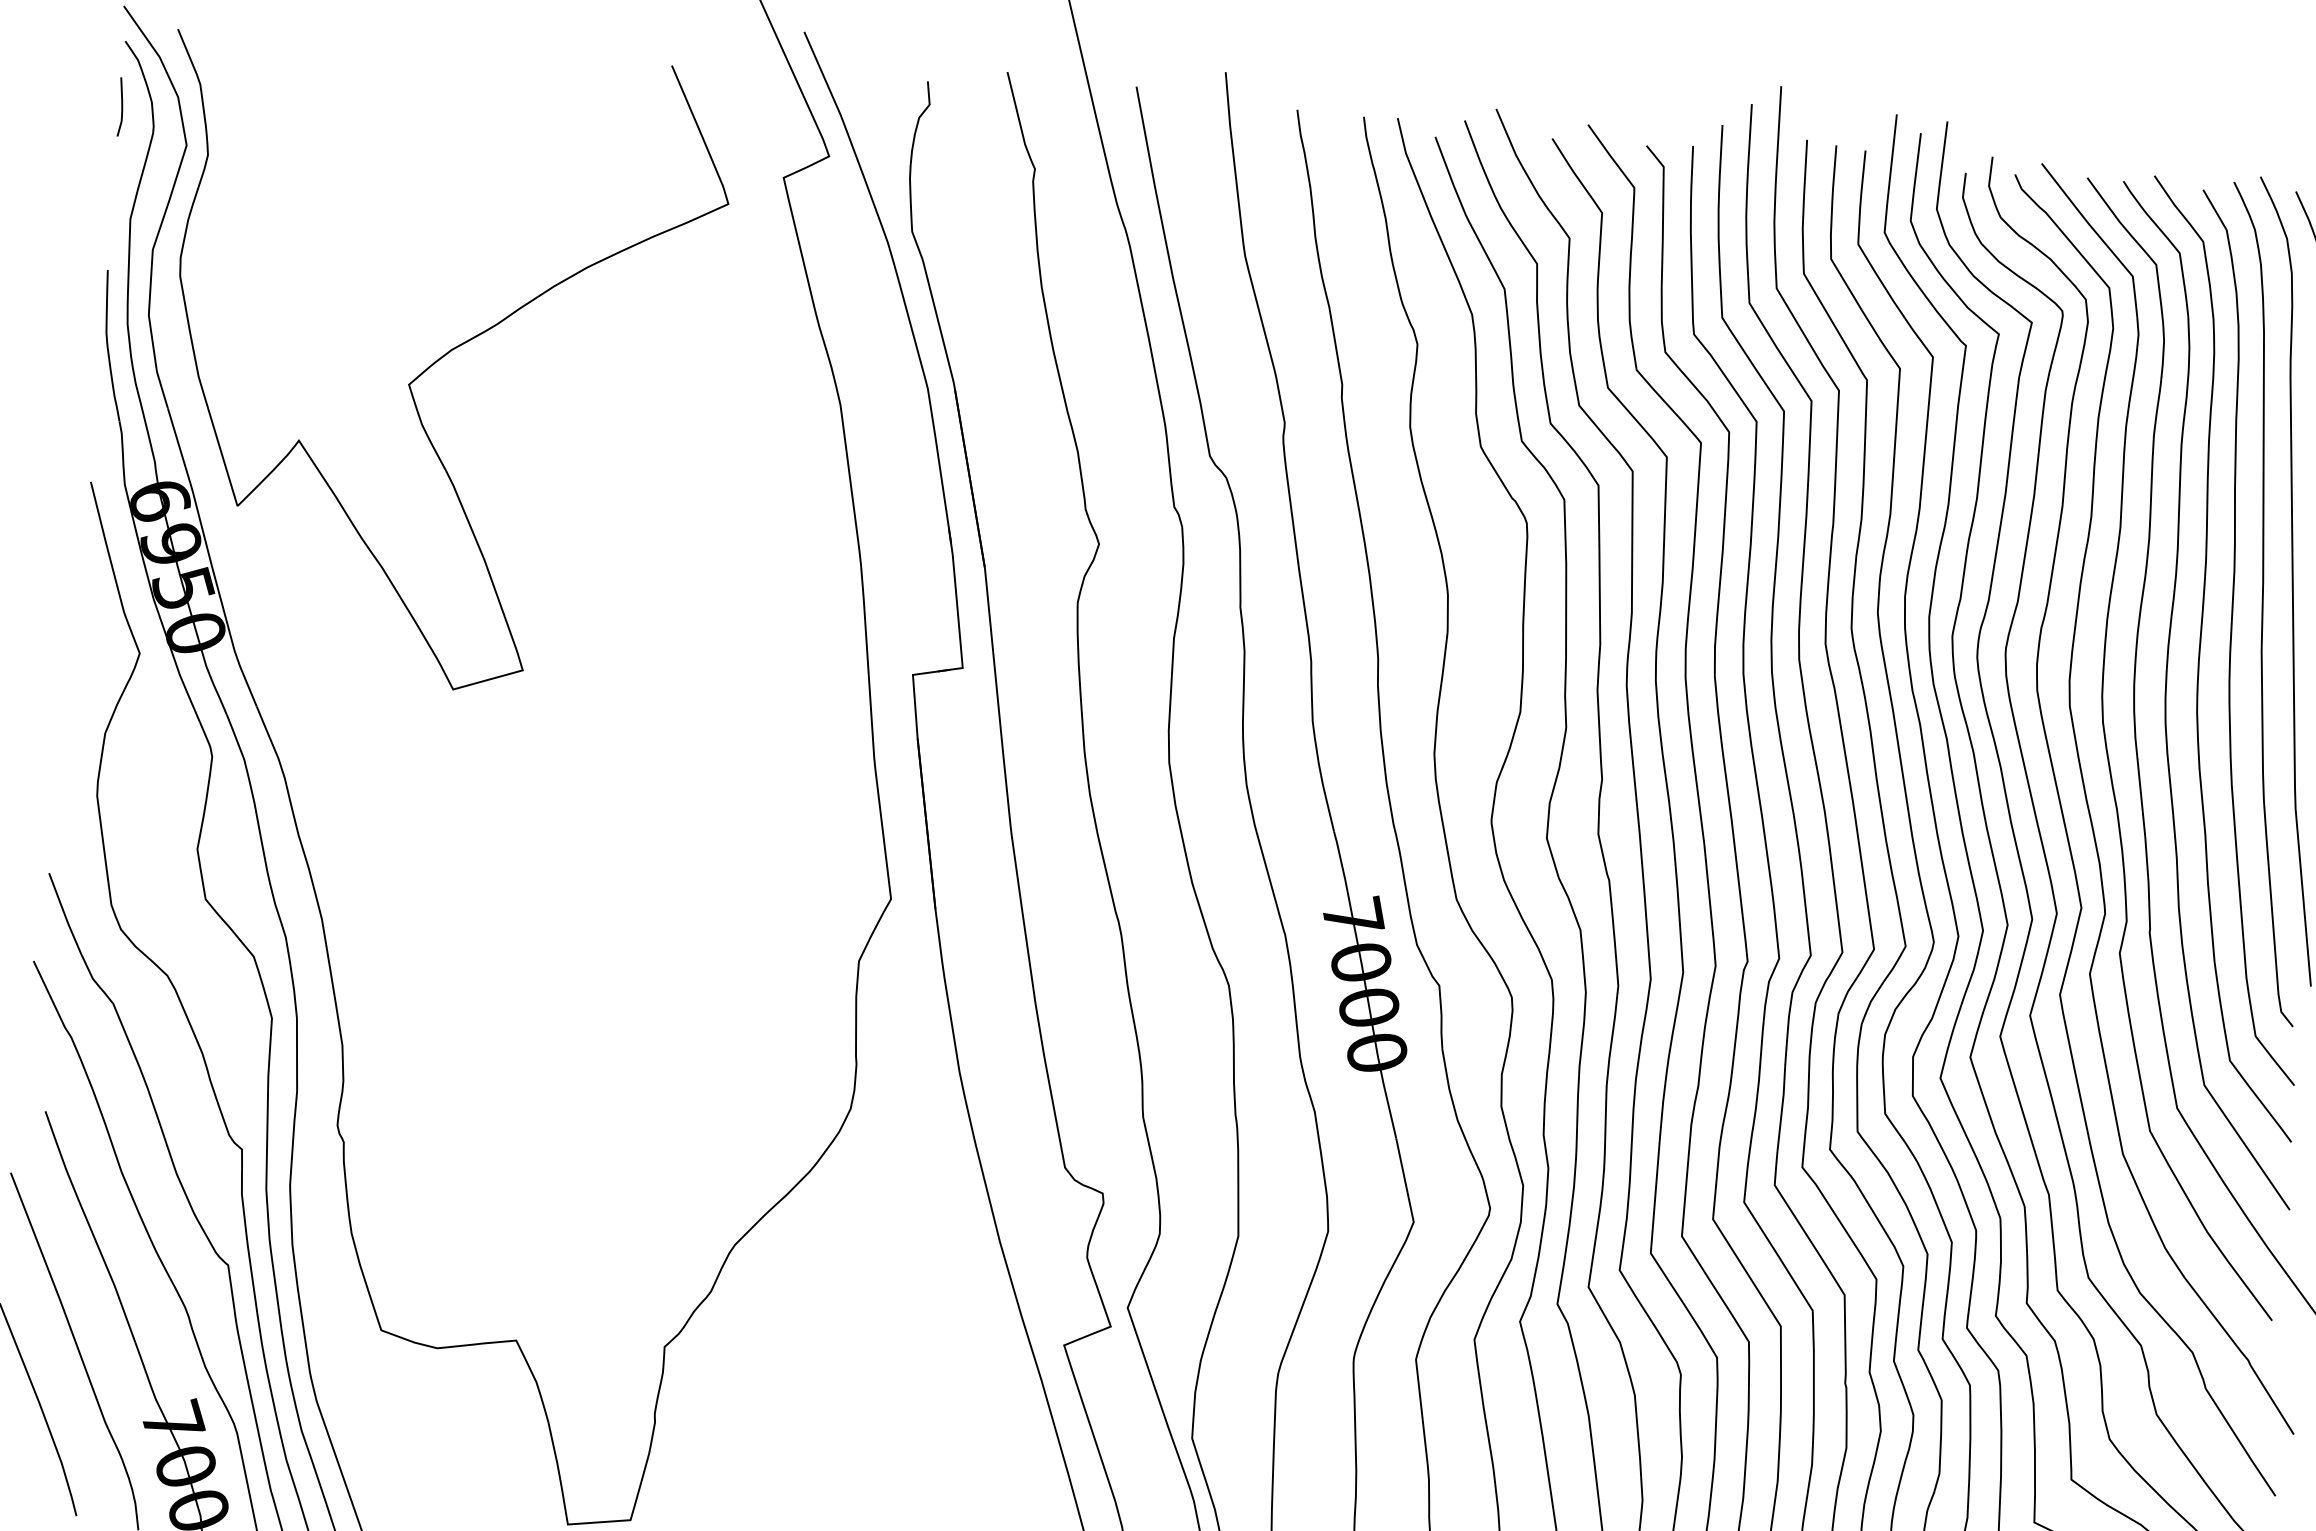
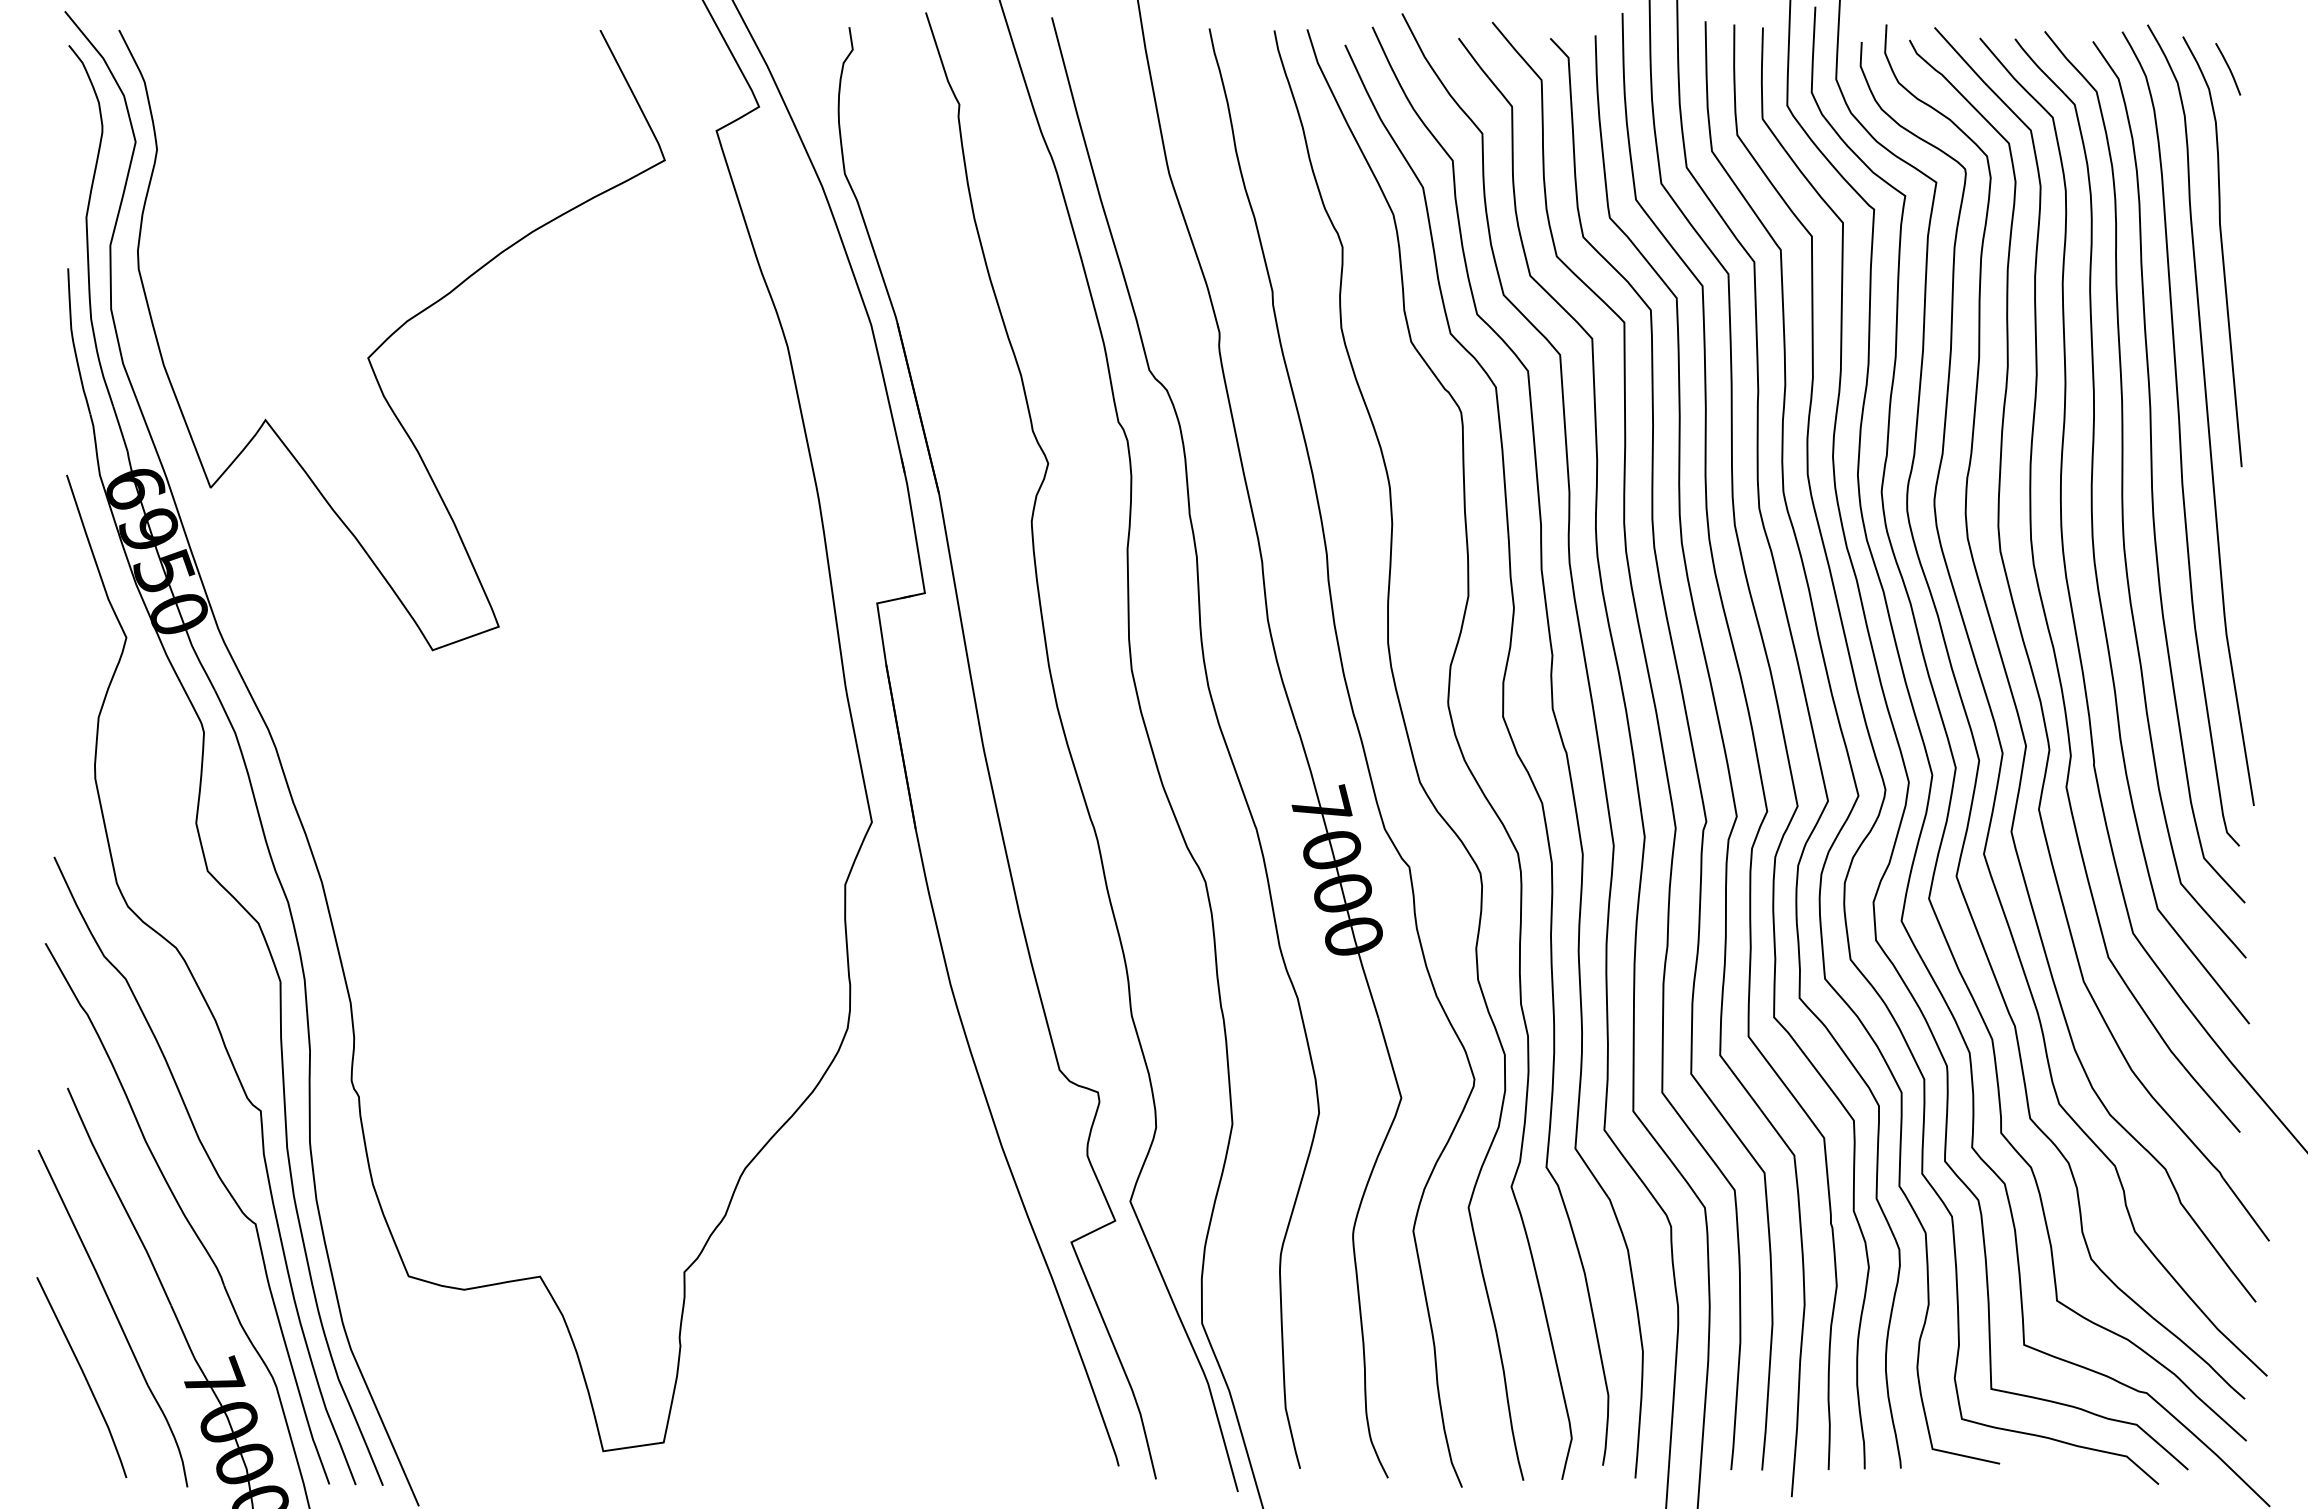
curve: (121, 107) -> (69, 109), removed

